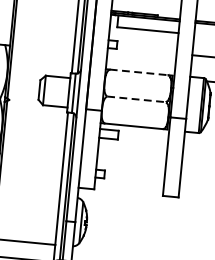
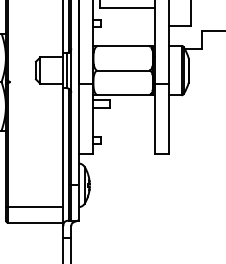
line: (139, 72) -> (123, 46), dashed -> solid
line: (136, 99) -> (123, 70), dashed -> solid

